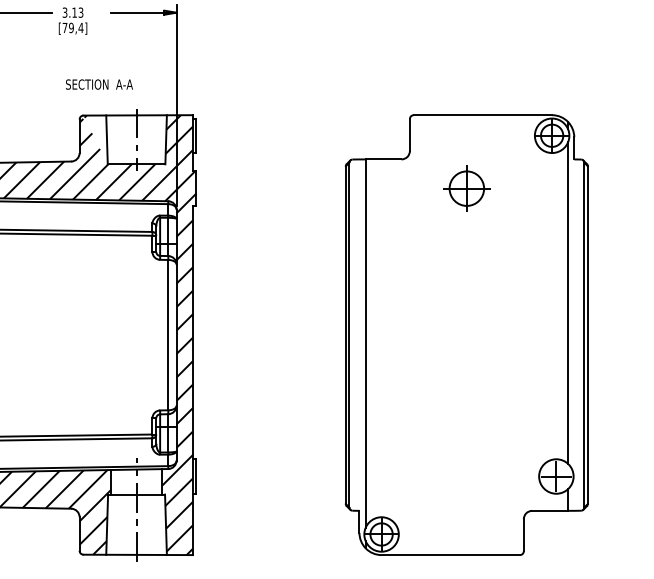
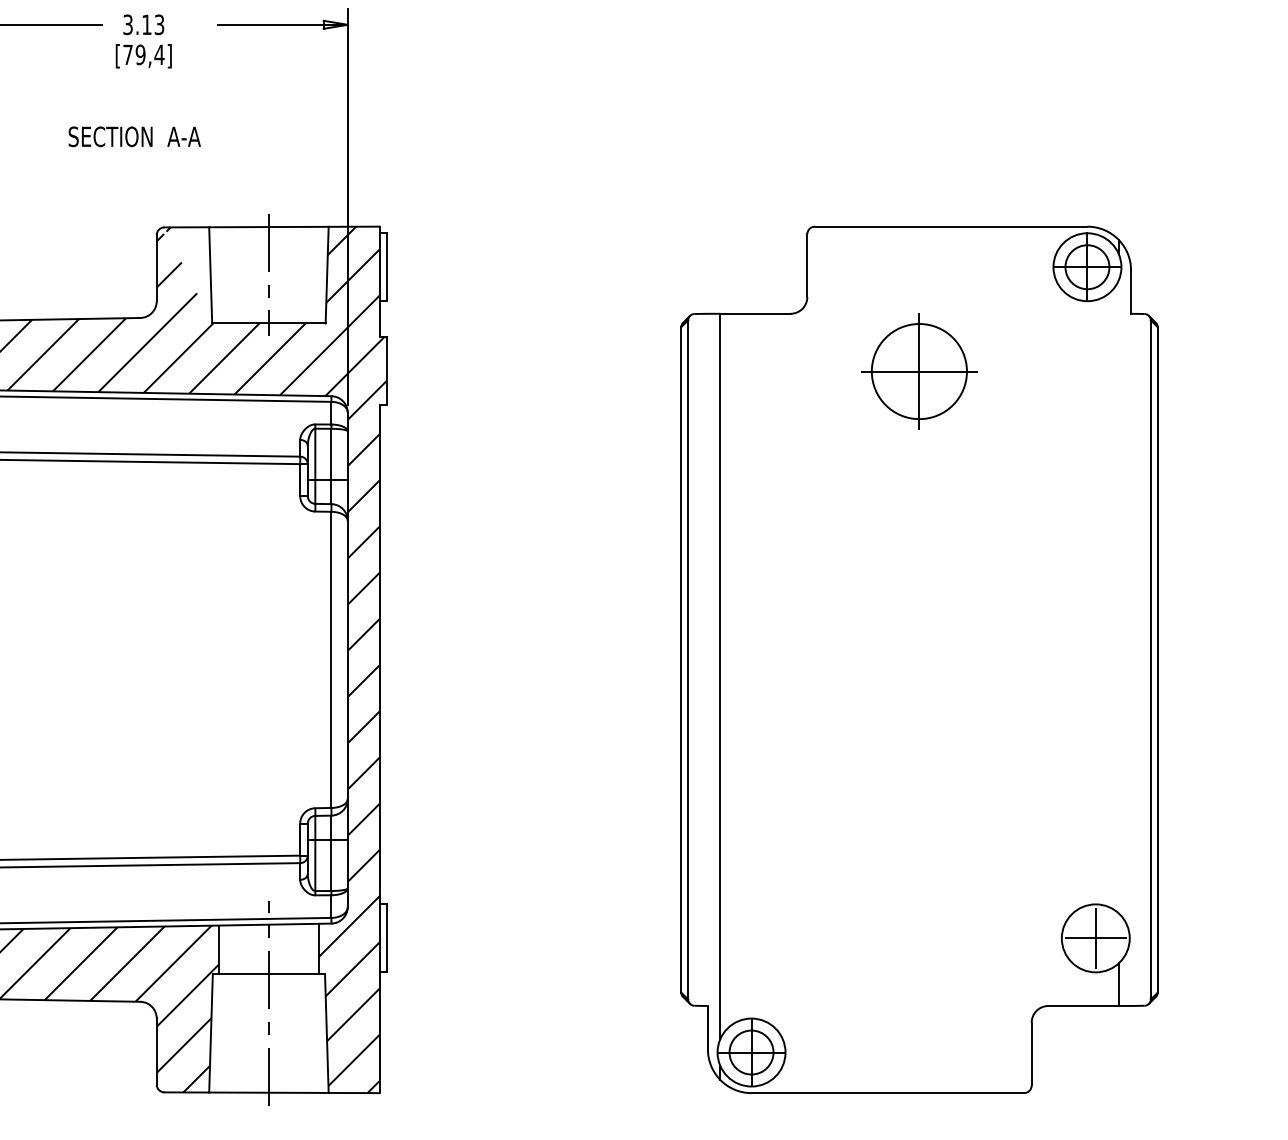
text: (99, 84) -> (134, 136), moved
part: (466, 188) -> (918, 371), size x1.4
line: (568, 302) -> (1119, 595), removed

